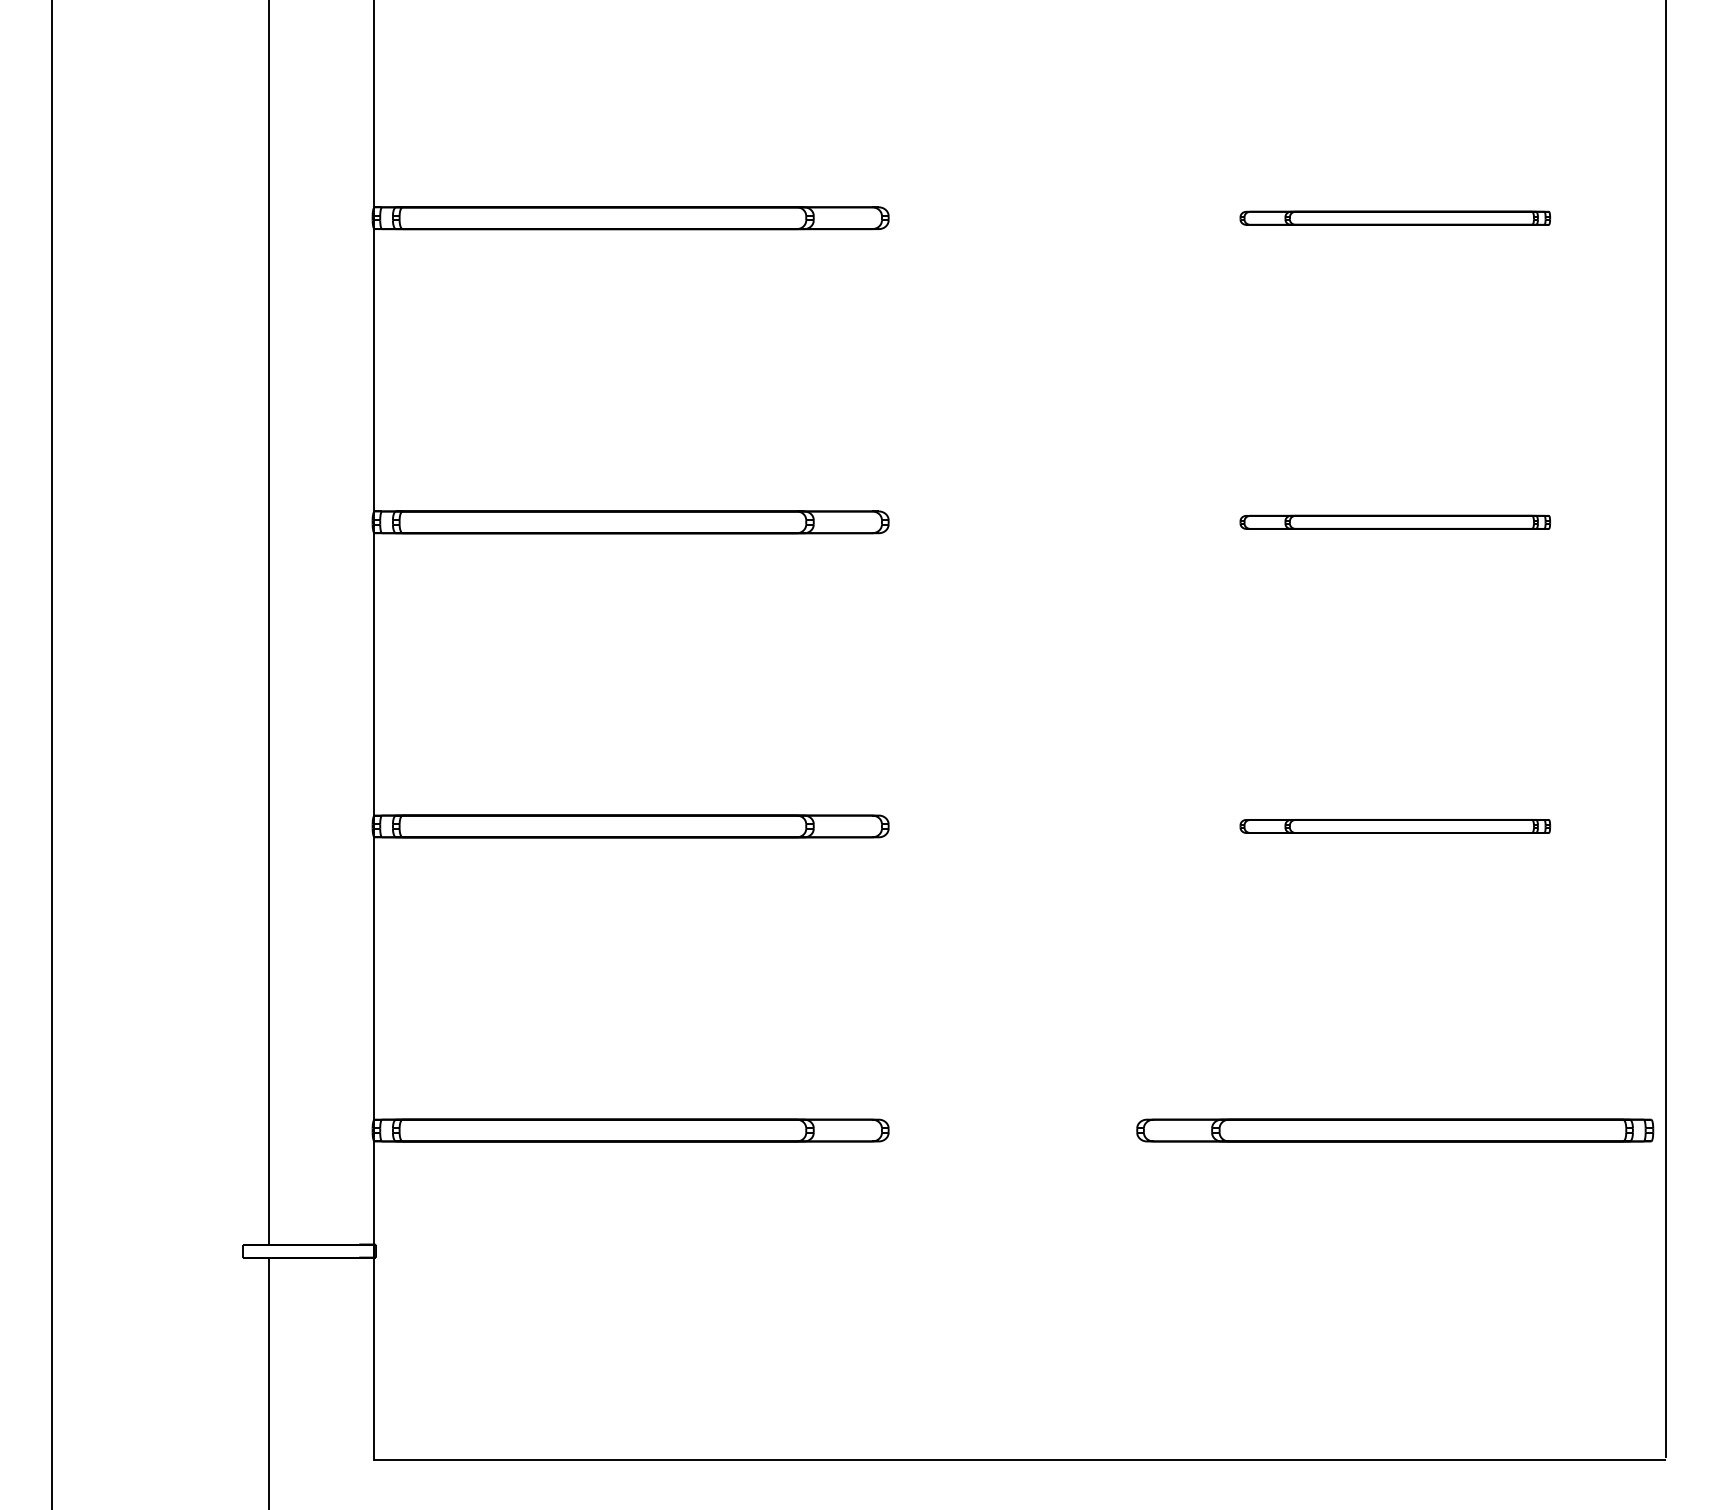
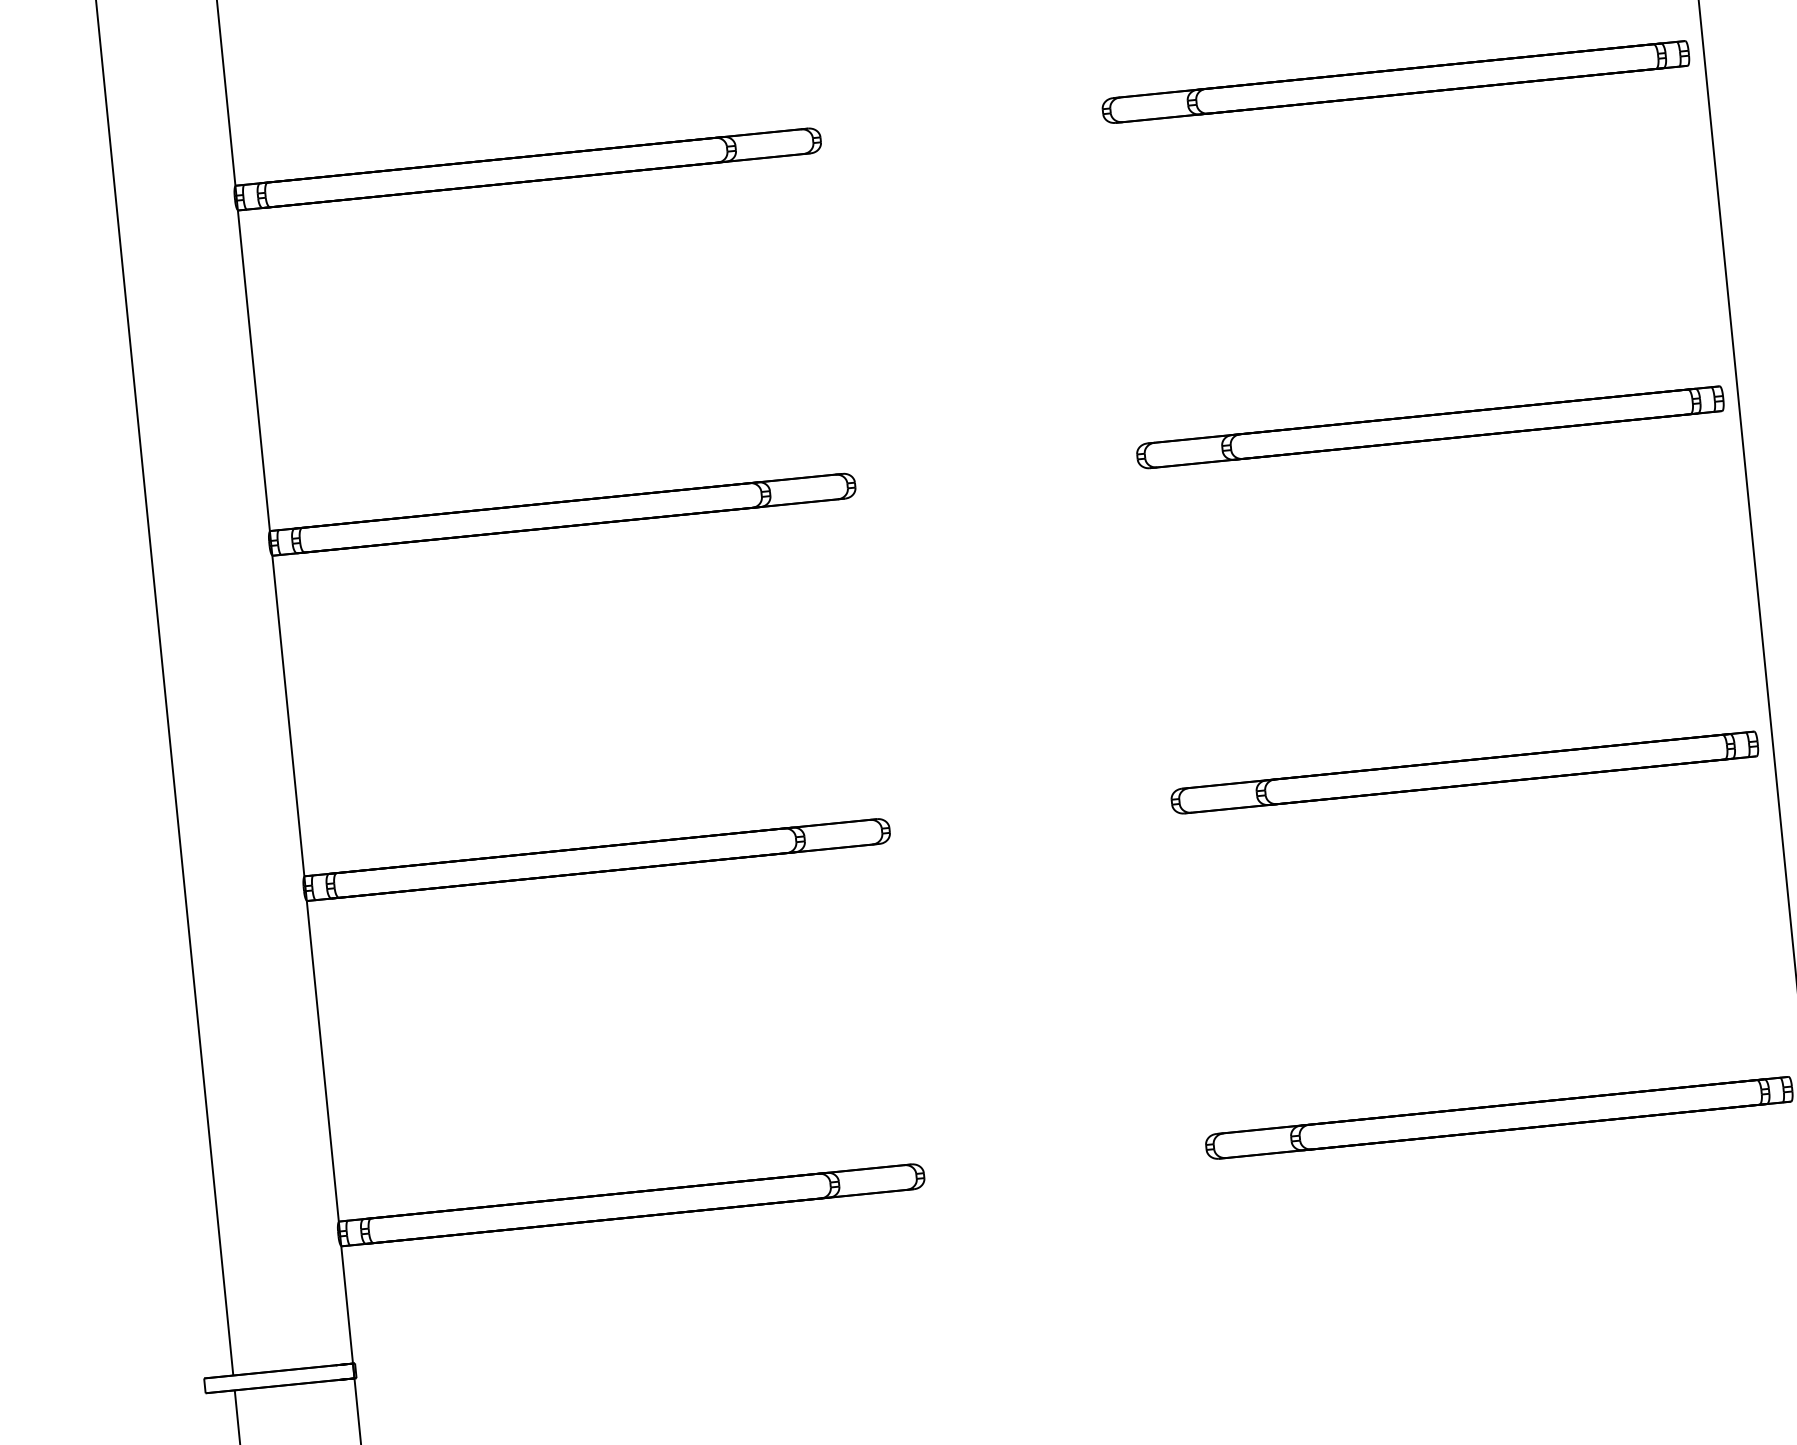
part: (1395, 218) -> (1396, 82), size x1.67
part: (1395, 522) -> (1430, 427), size x1.67
part: (1395, 826) -> (1465, 773), size x1.67

